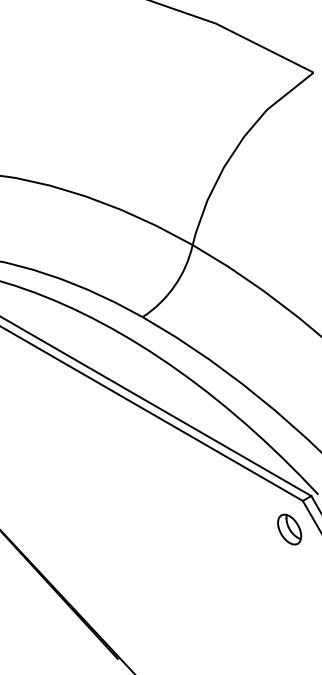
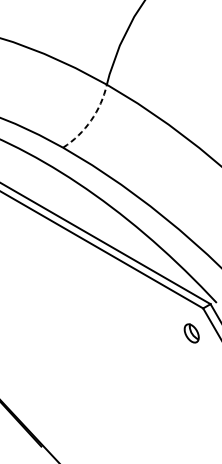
arc: (174, 285) -> (90, 120), solid -> dashed
part: (289, 529) -> (191, 333), size x0.7

